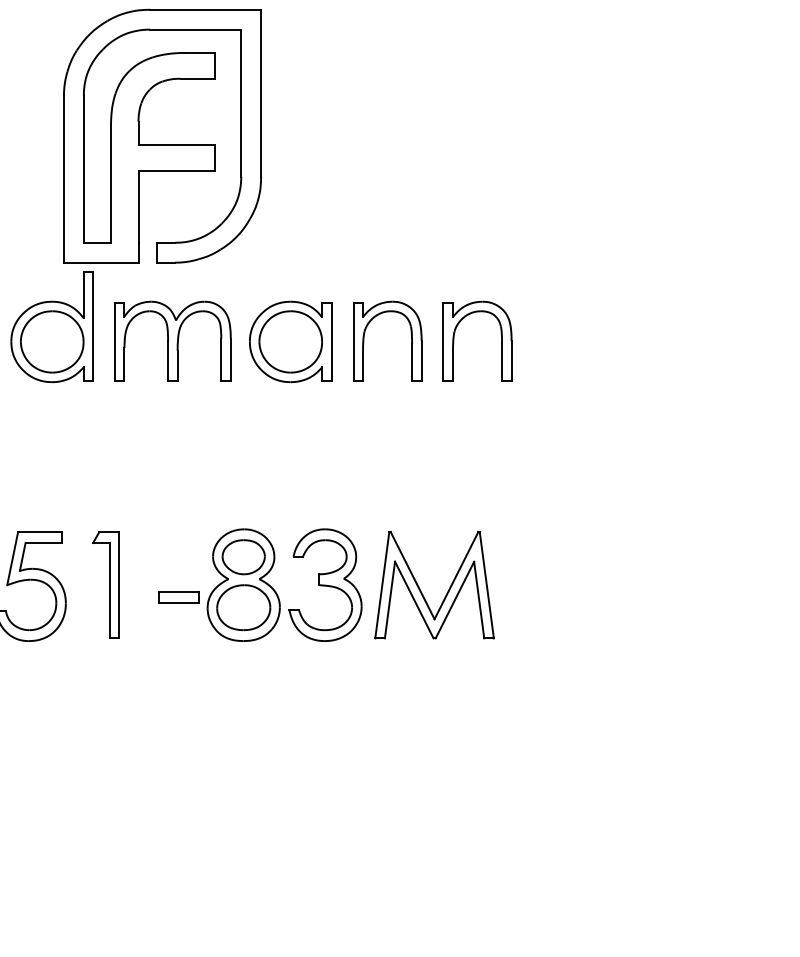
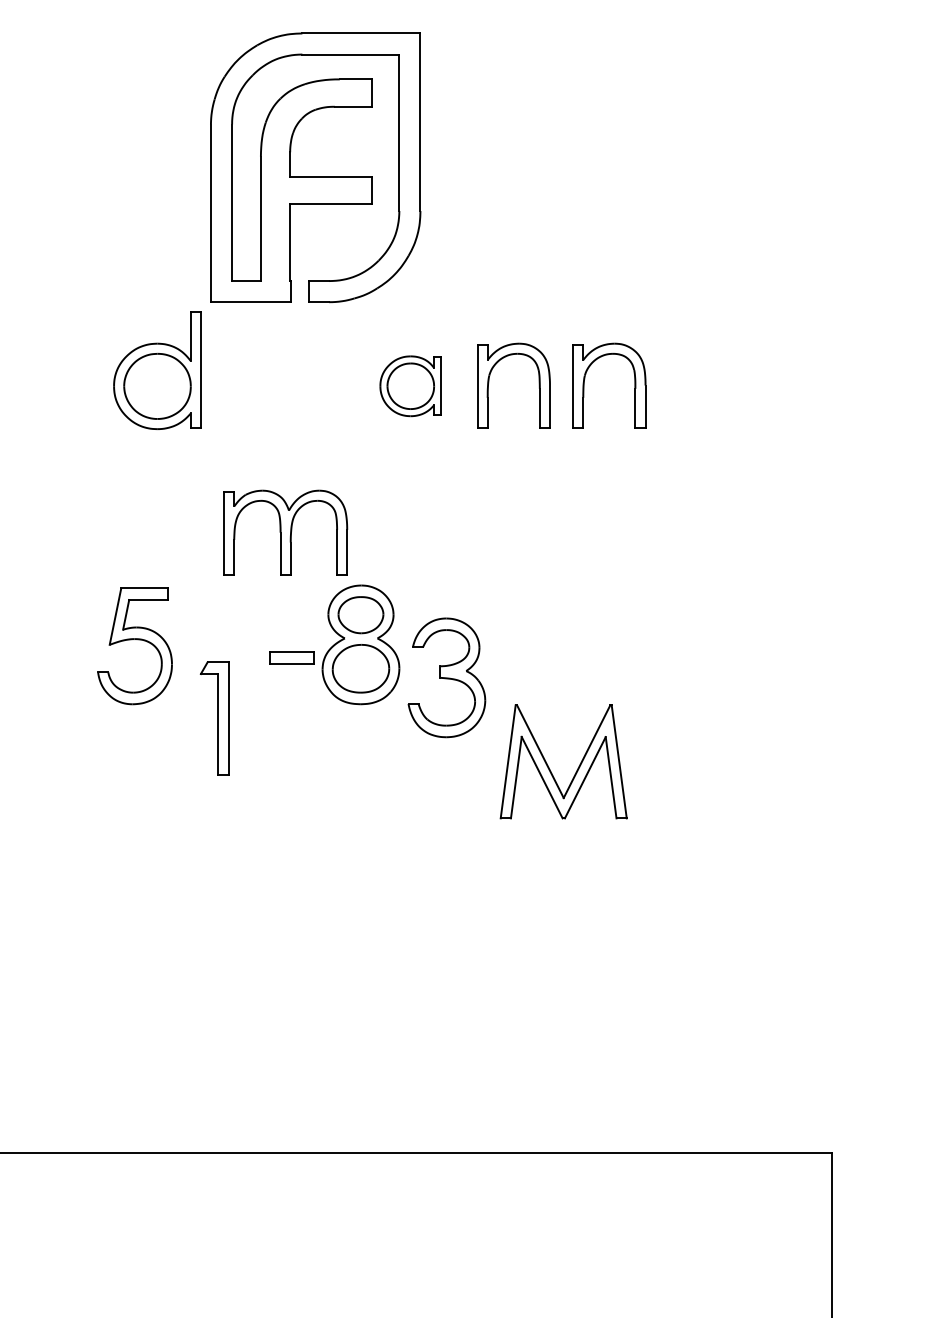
part: (162, 144) -> (315, 176), moved
part: (172, 341) -> (285, 532), moved
part: (290, 341) -> (410, 385), size x0.7
part: (105, 584) -> (214, 718), moved
part: (325, 584) -> (446, 677), moved
part: (421, 590) -> (549, 767), moved

